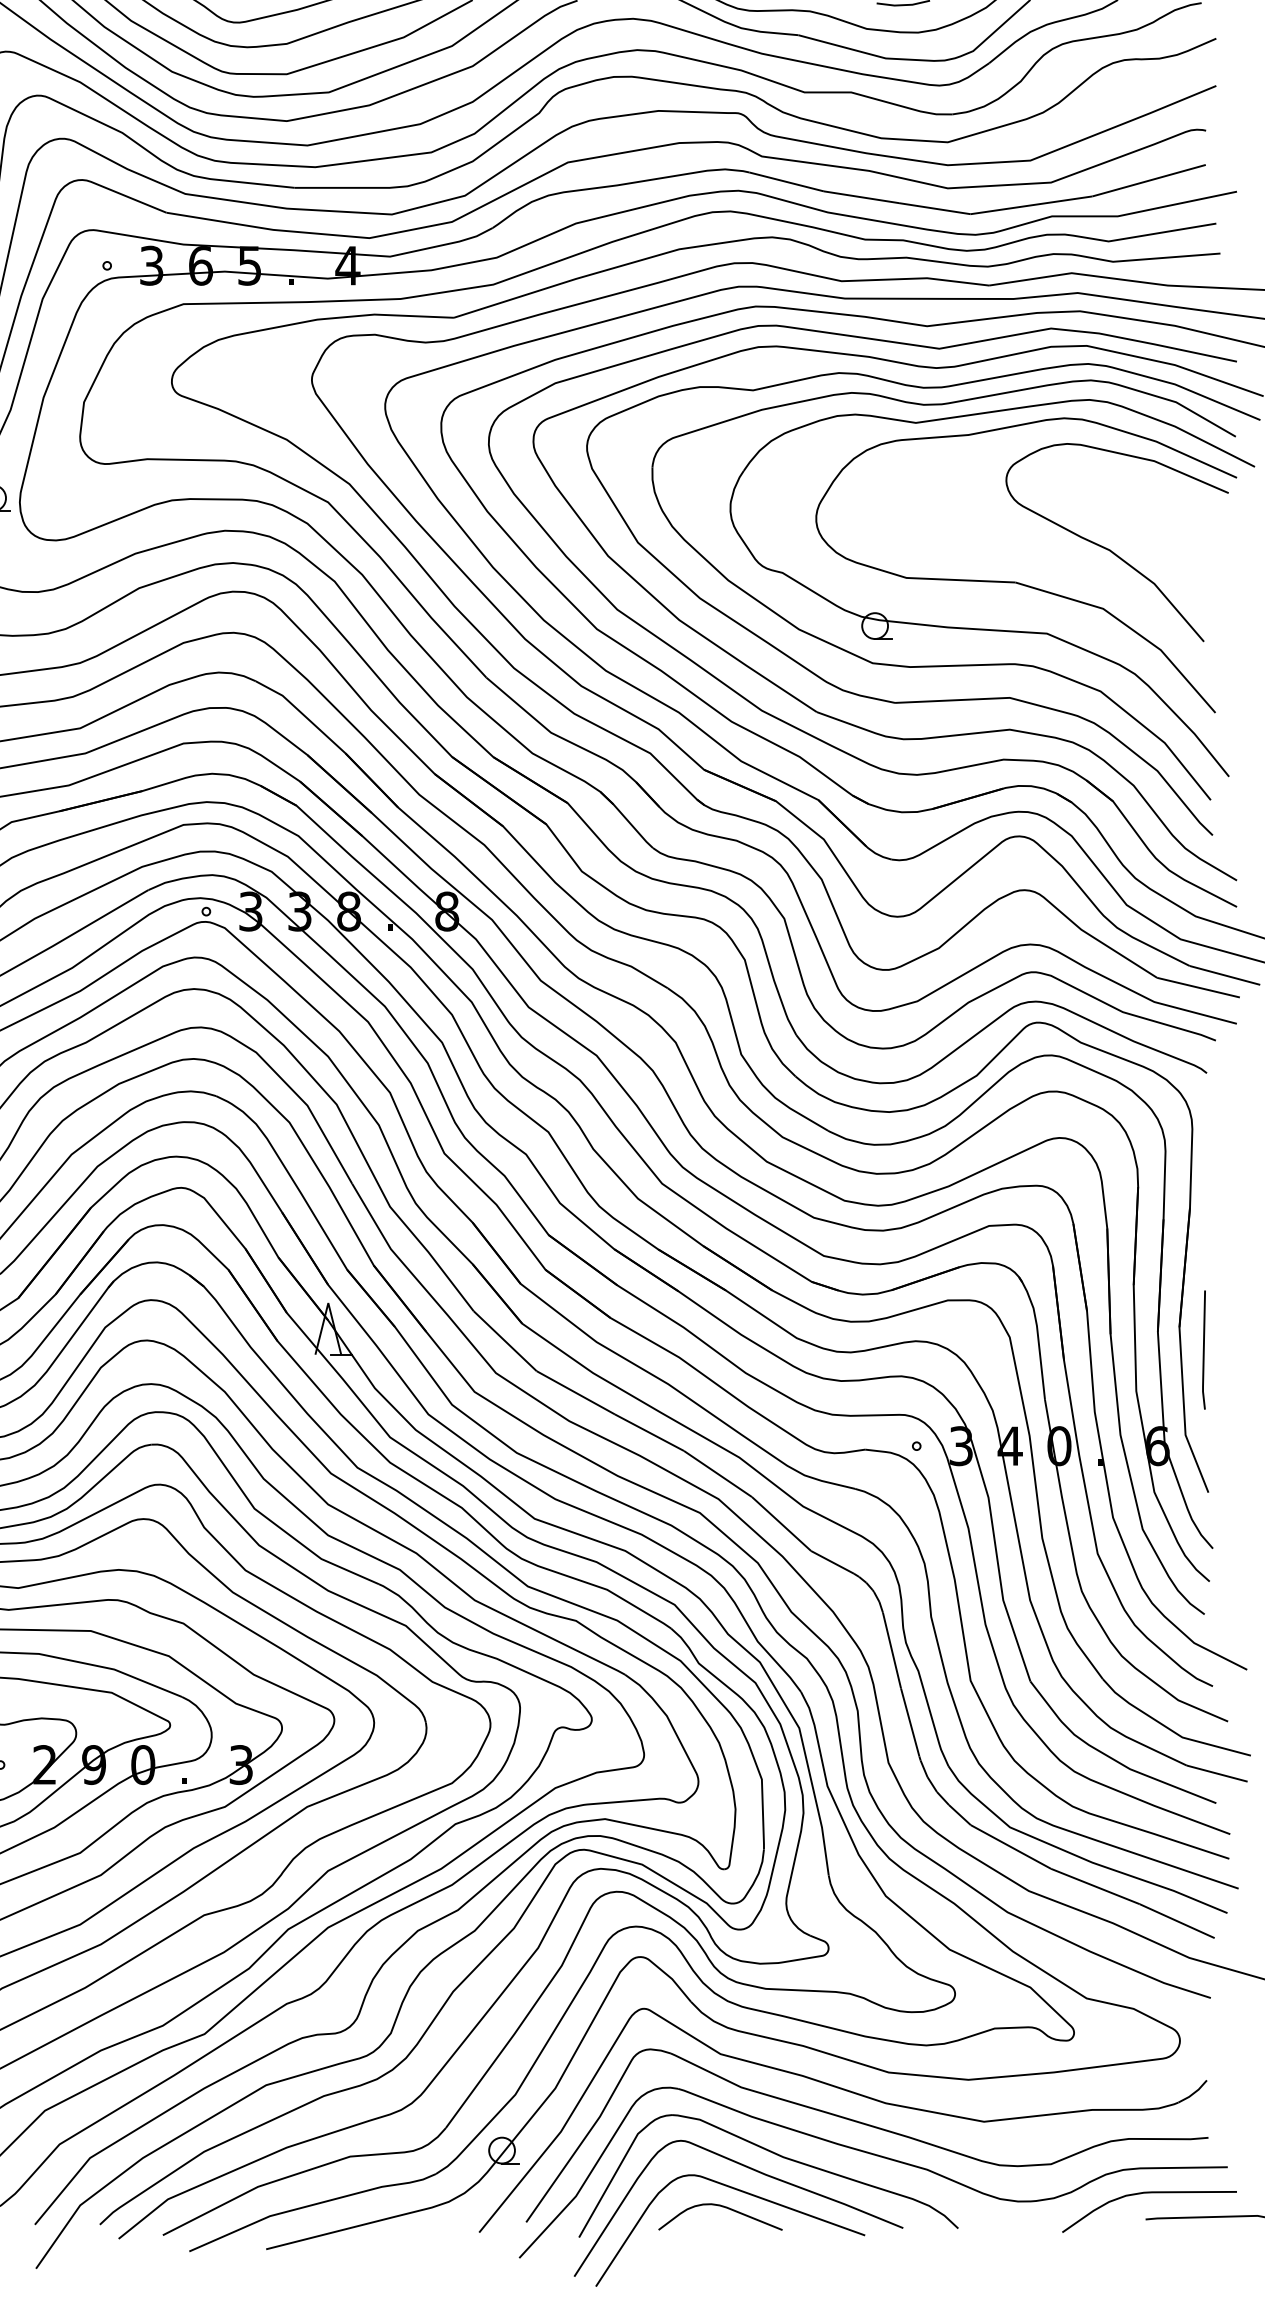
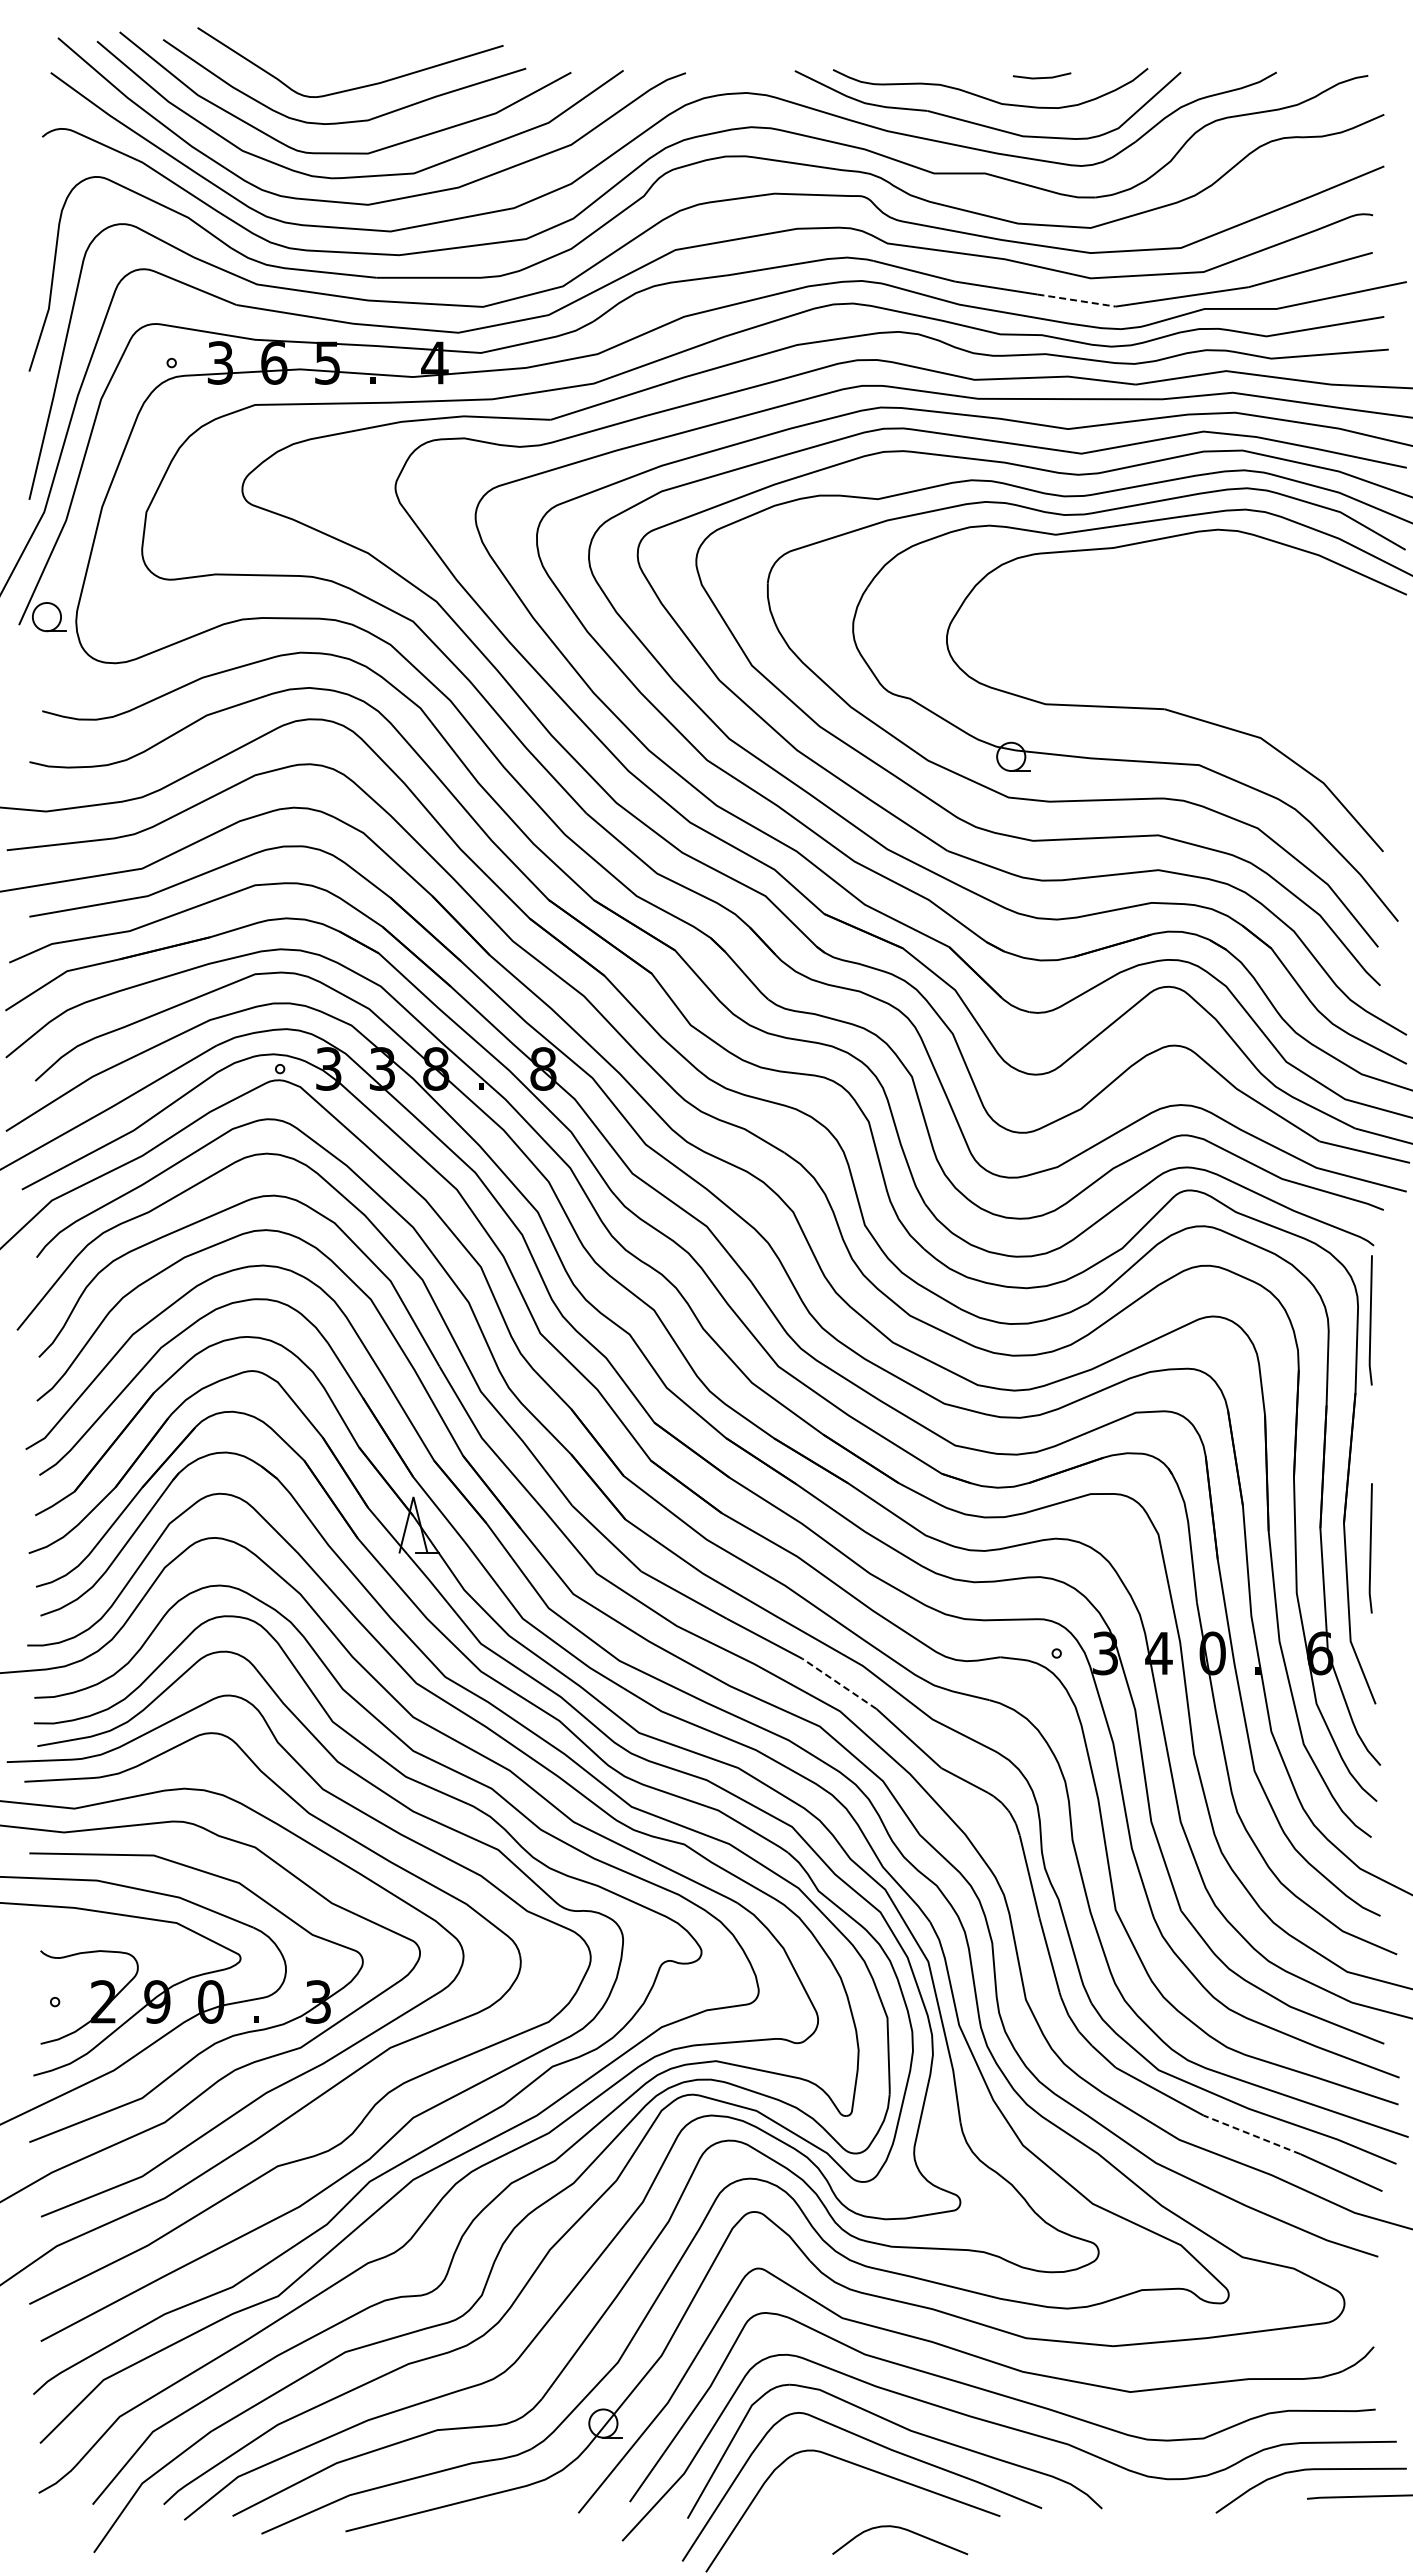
line: (934, 208) -> (1076, 300), solid -> dashed
curve: (1112, 550) -> (1270, 674), removed
line: (1203, 1141) -> (1370, 1320), added
line: (718, 1473) -> (839, 1683), solid -> dashed
line: (1094, 1886) -> (1251, 2134), solid -> dashed
curve: (721, 2207) -> (901, 2529), moved

